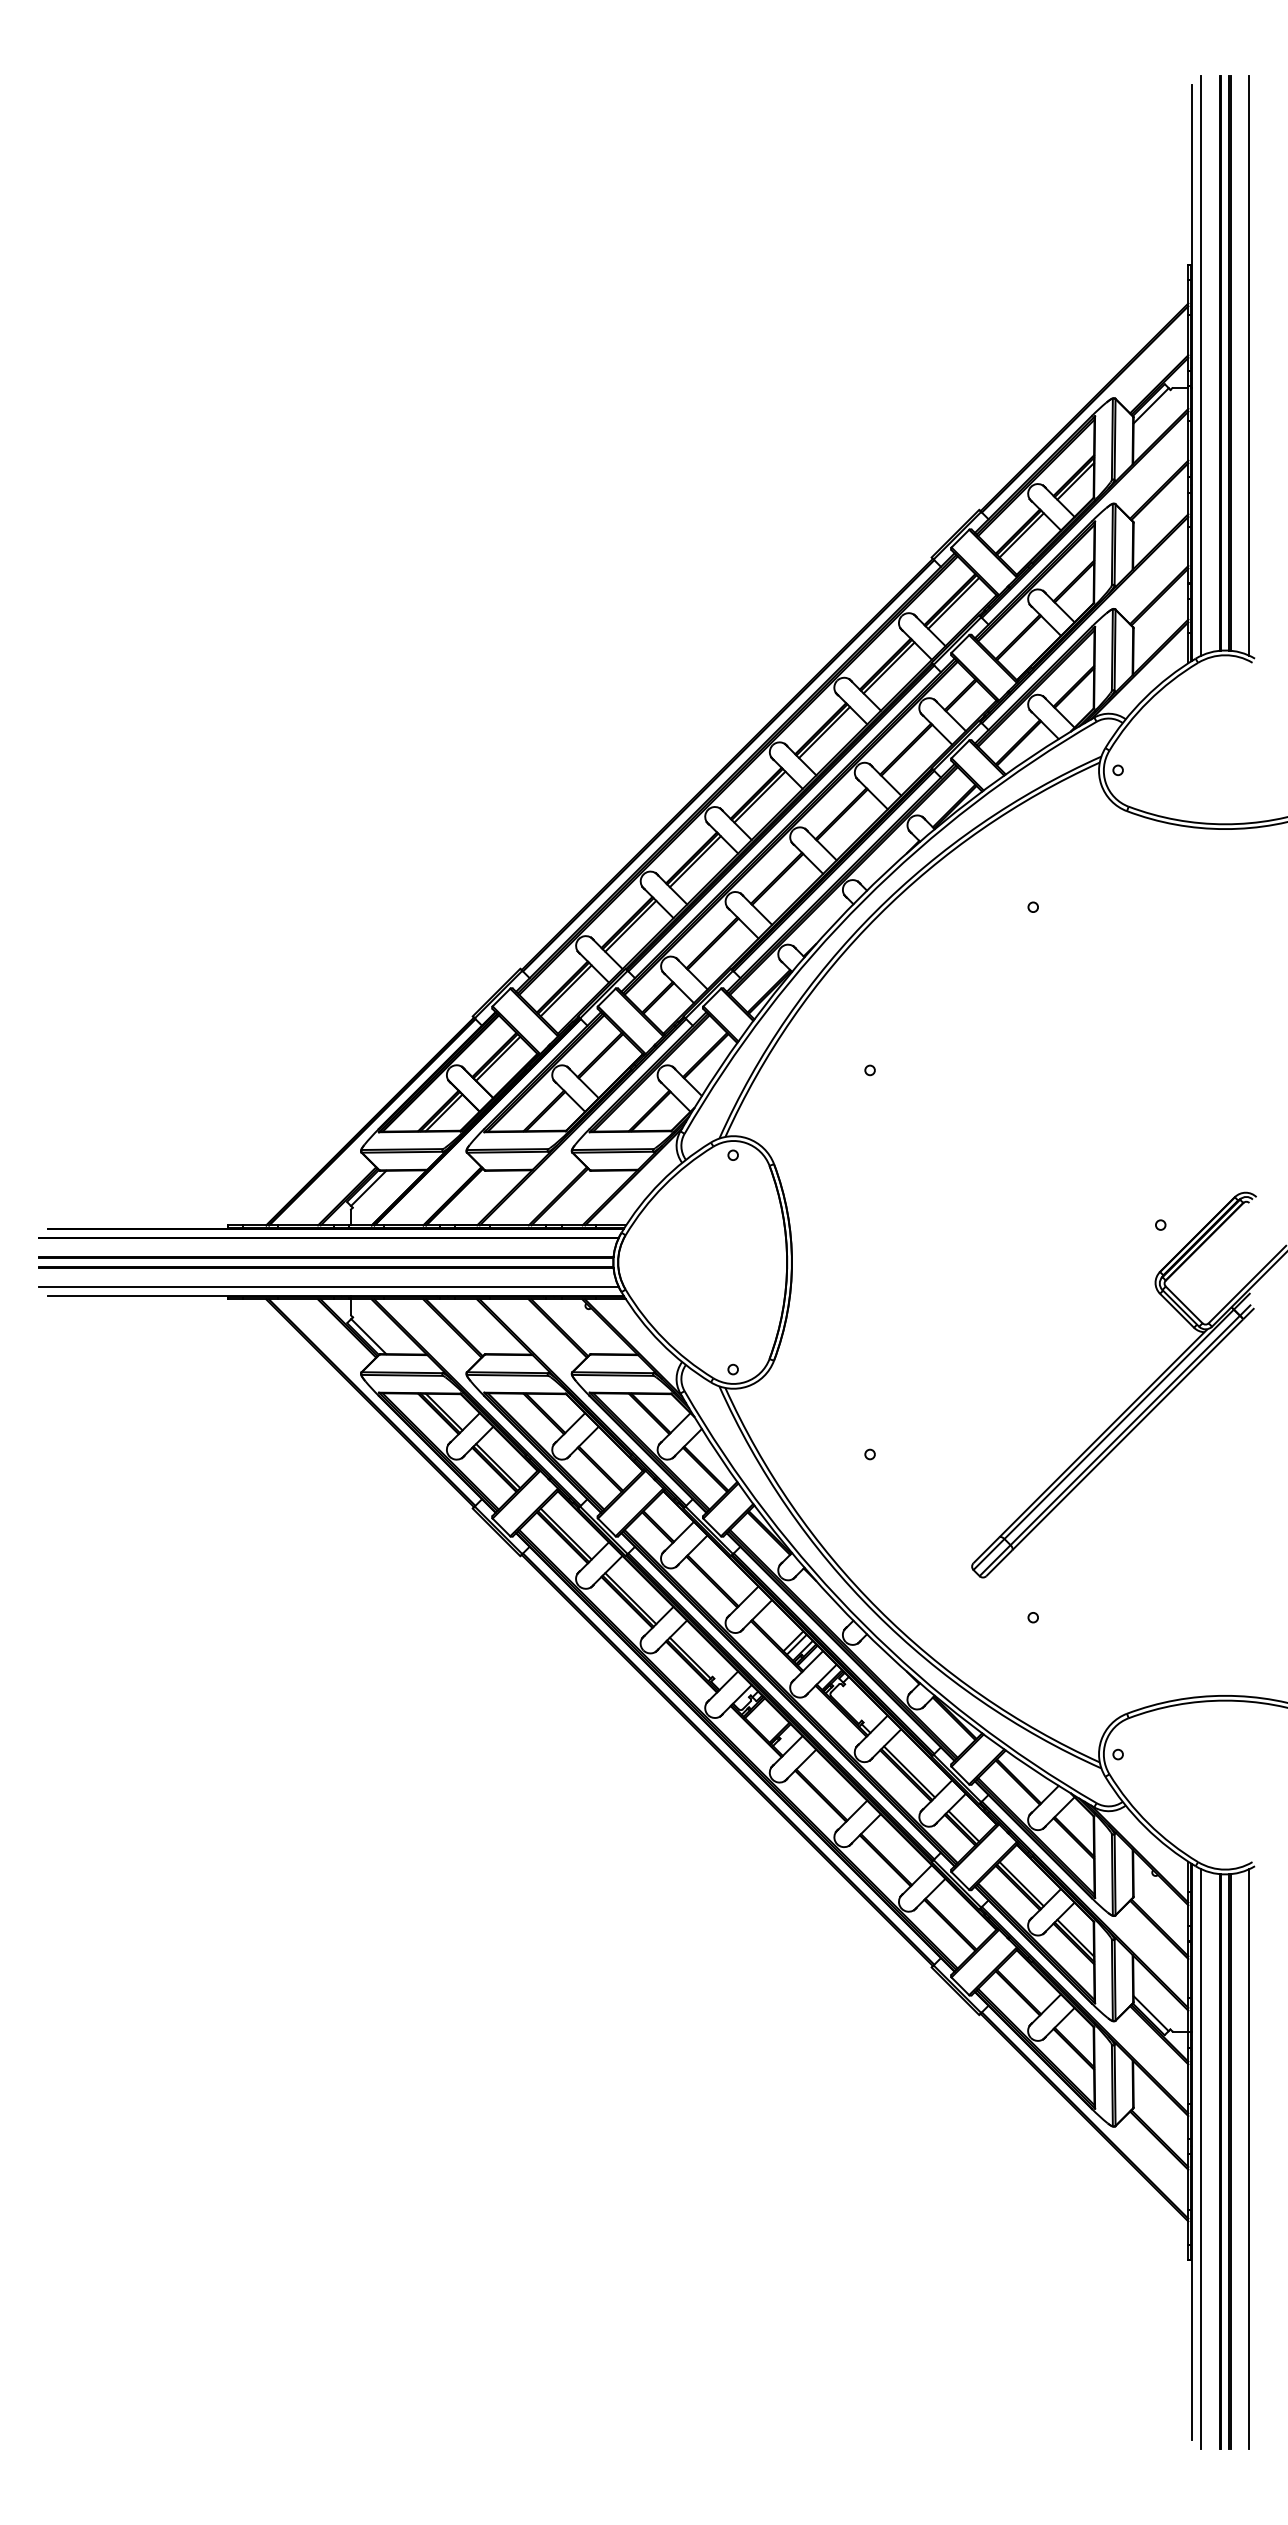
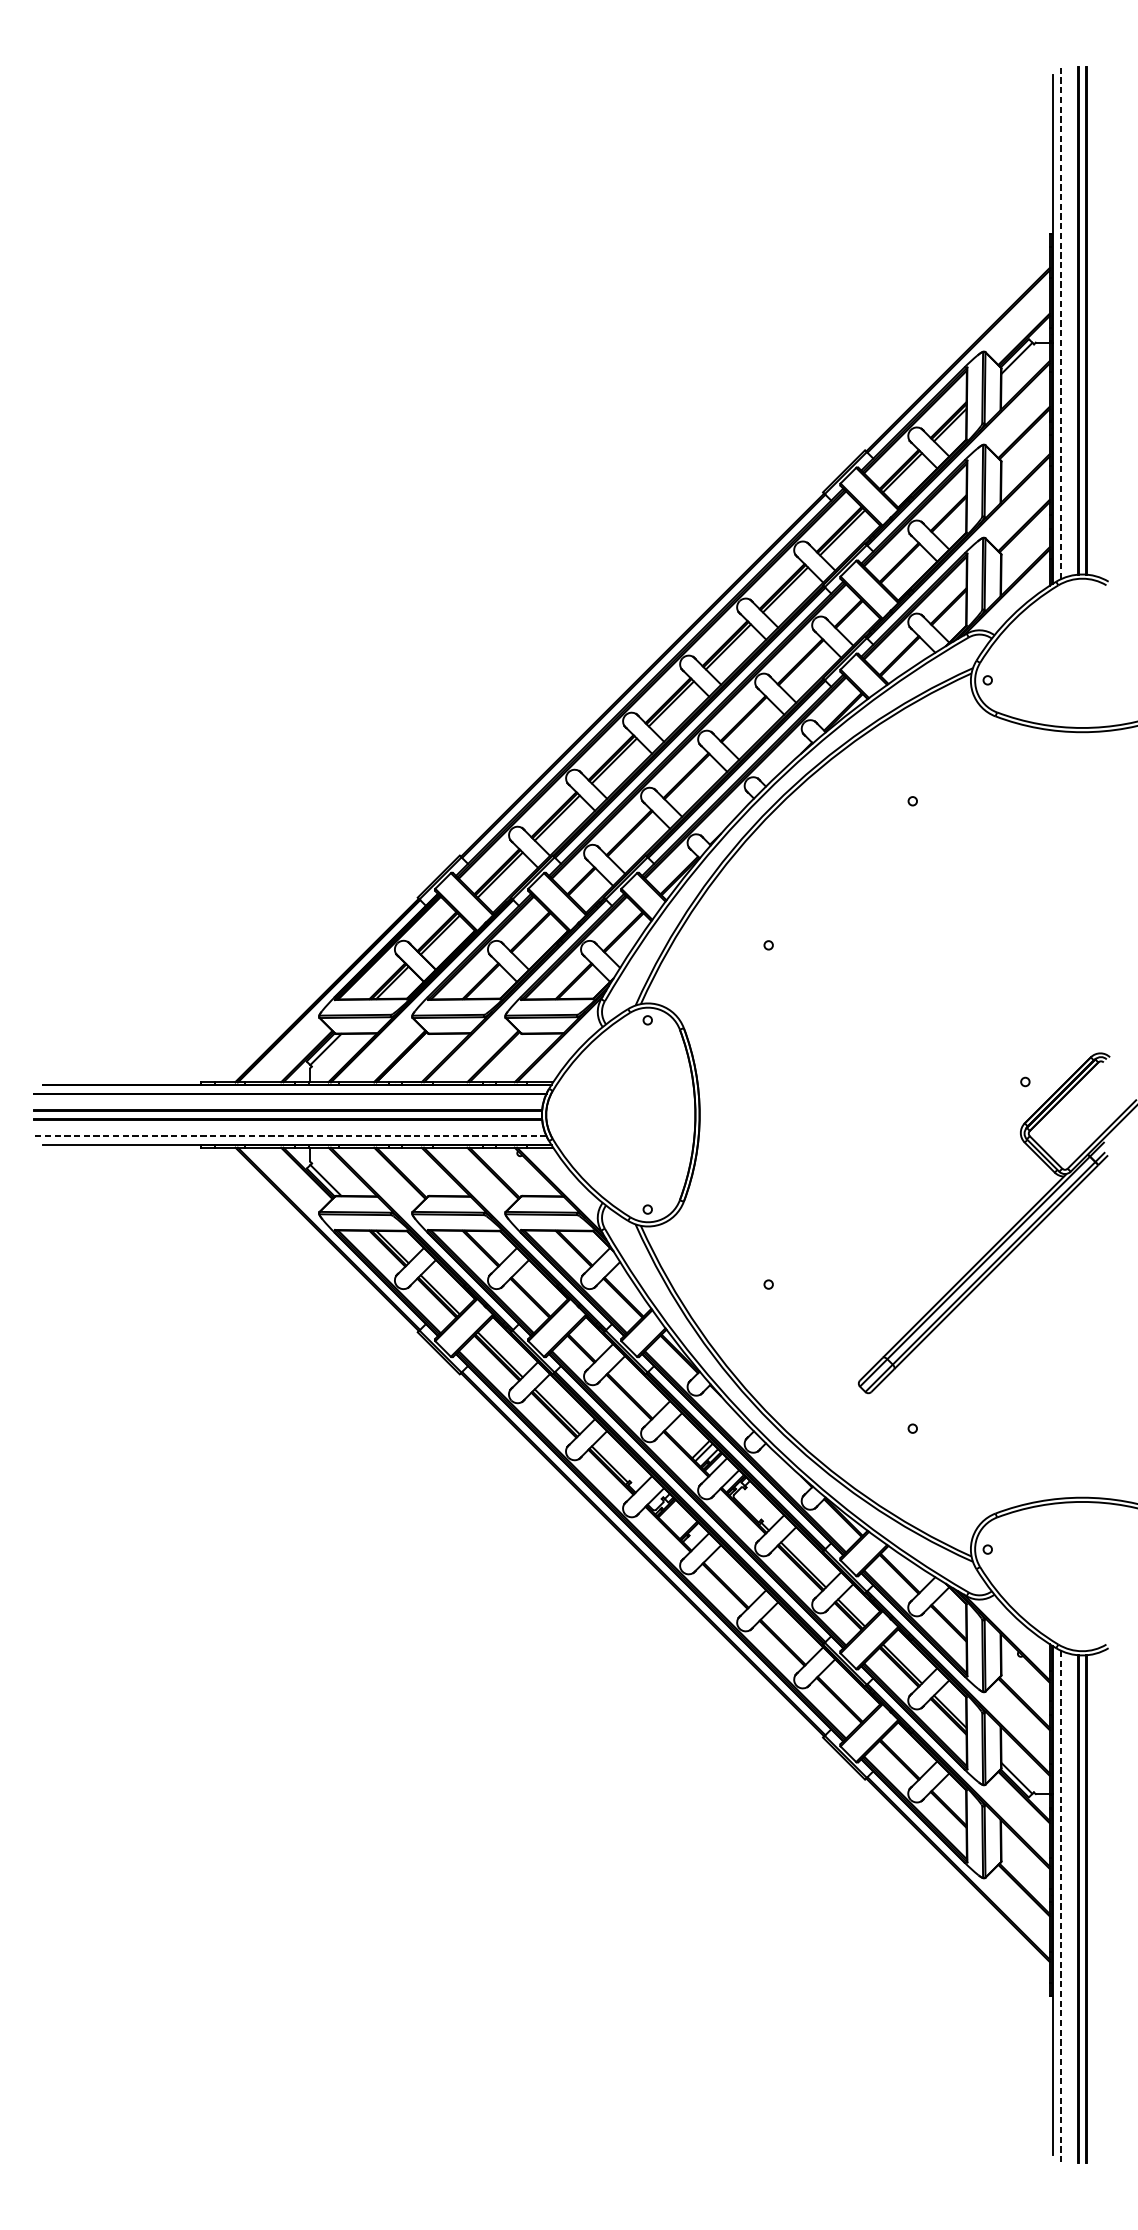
line: (1201, 365) -> (1061, 322), solid -> dashed
line: (1249, 365) -> (1103, 322), removed
line: (328, 1286) -> (290, 1136), solid -> dashed
line: (1201, 2159) -> (1061, 1907), solid -> dashed
line: (1249, 2159) -> (1103, 1907), removed

